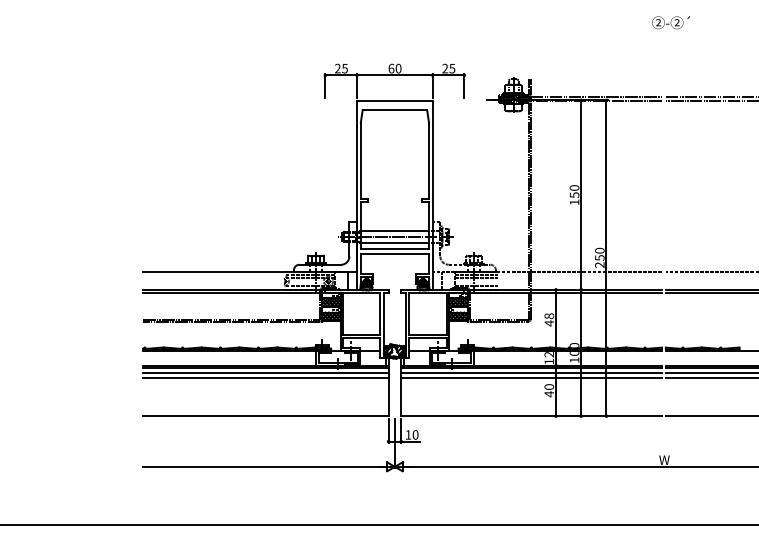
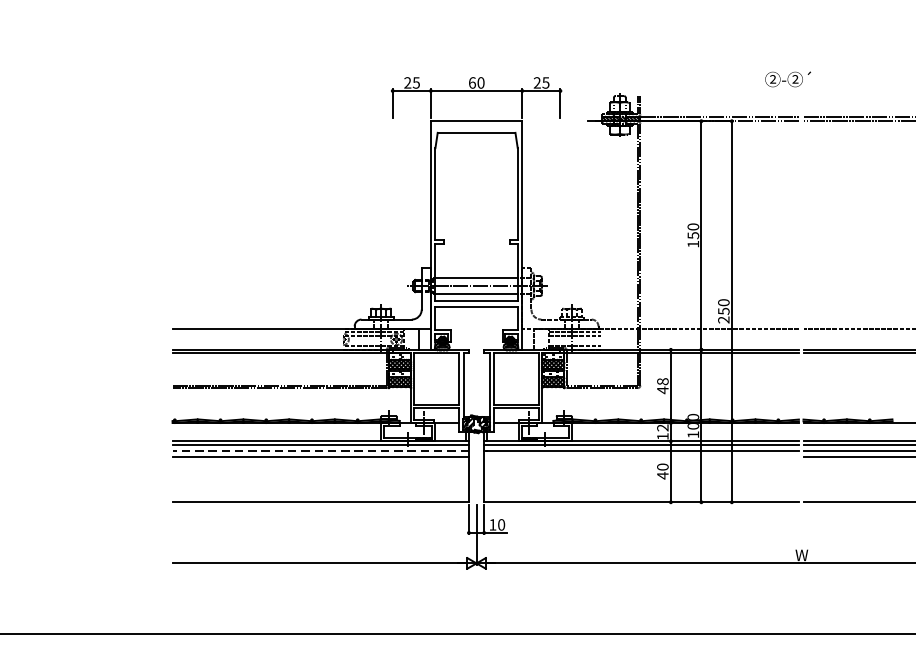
text: (670, 22) -> (787, 79), moved
line: (265, 373) -> (320, 450), solid -> dashed
line: (531, 378) -> (641, 456), removed

